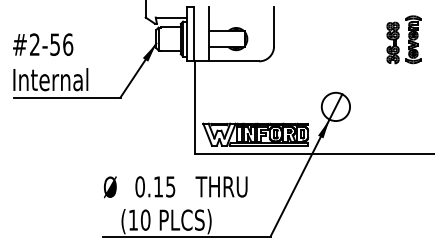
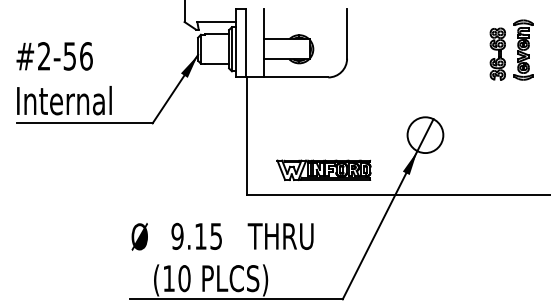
part: (255, 134) -> (323, 170), size x0.7
text: (140, 186) -> (177, 236), 0.15 -> 9.15

